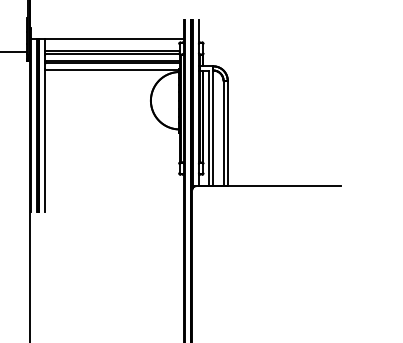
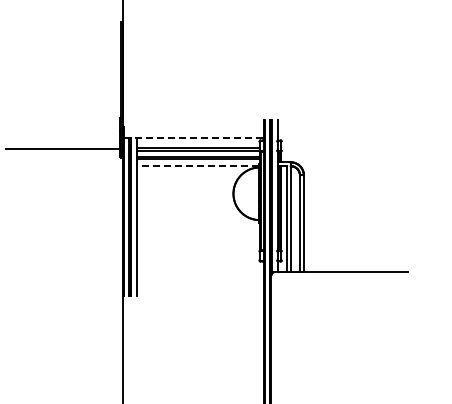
line: (107, 39) -> (193, 137), solid -> dashed
line: (111, 69) -> (197, 165), solid -> dashed

